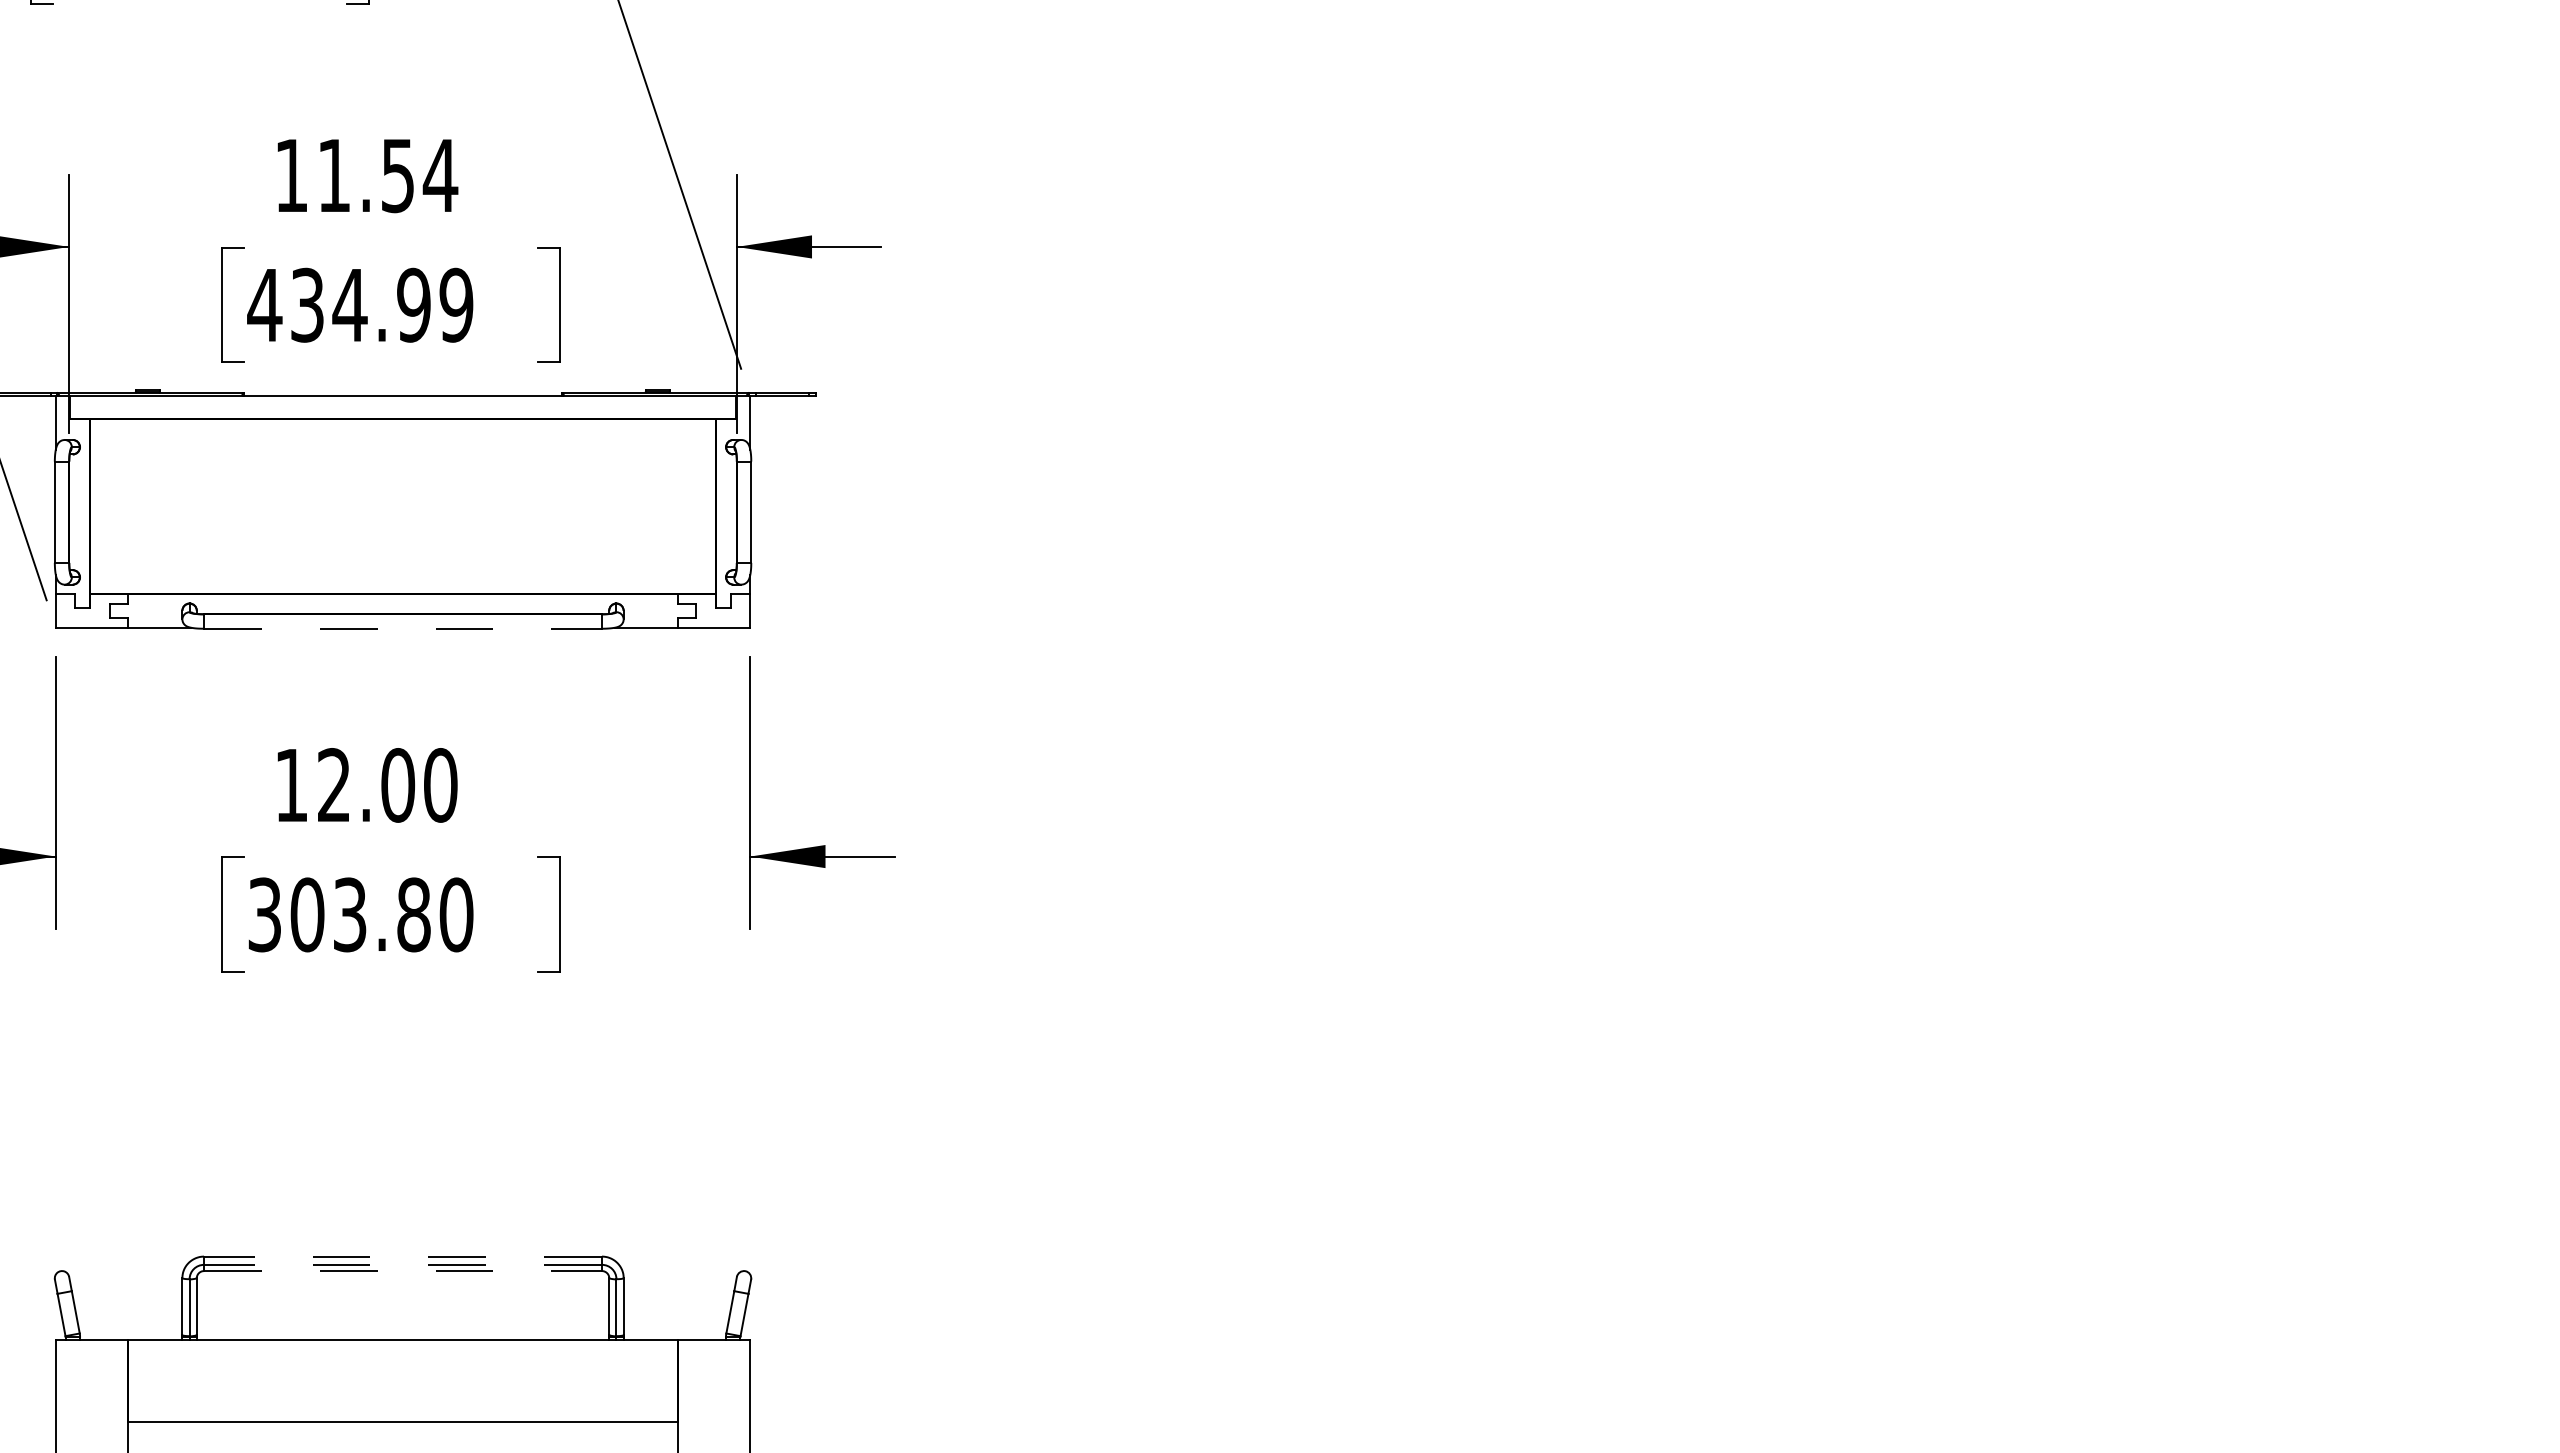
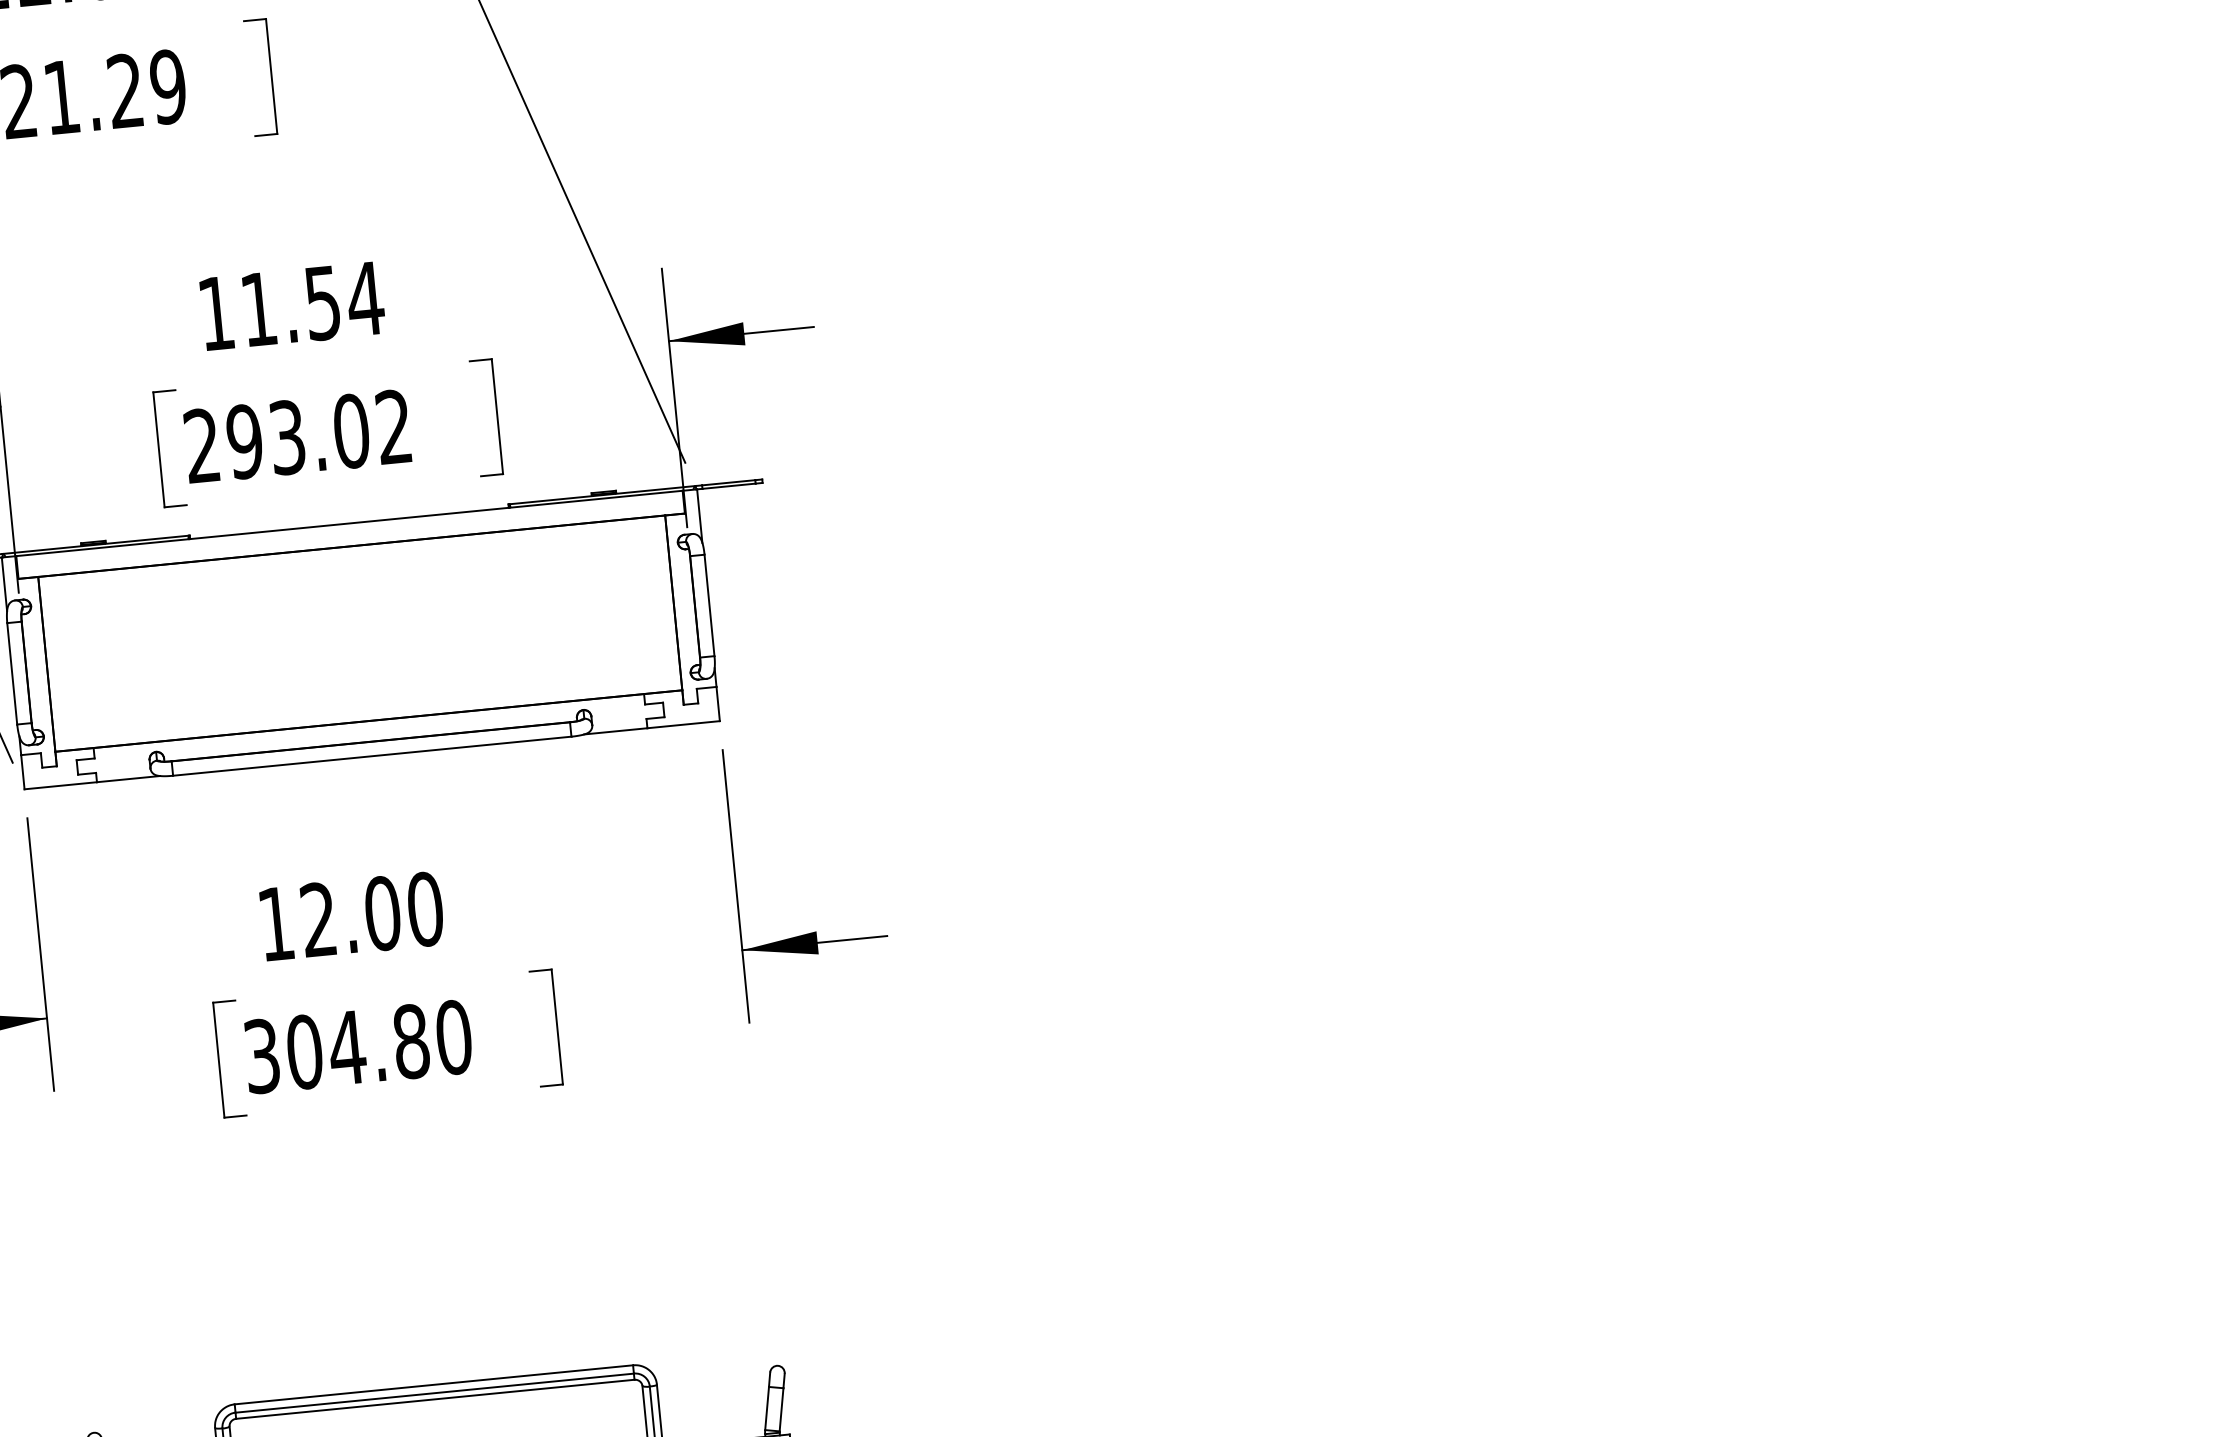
text: (360, 304) -> (297, 435), 434.99 -> 293.02
line: (403, 628) -> (372, 755), dashed -> solid
text: (349, 914) -> (346, 1047), 303.80 -> 304.80
line: (403, 1256) -> (434, 1384), dashed -> solid
line: (403, 1264) -> (435, 1392), dashed -> solid
line: (403, 1271) -> (435, 1399), dashed -> solid

